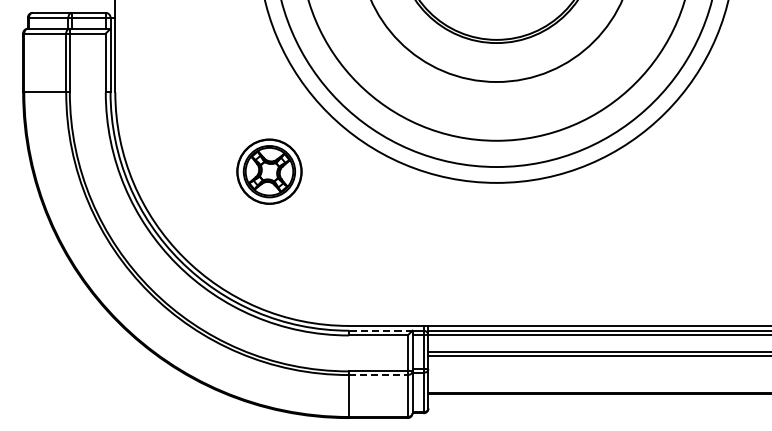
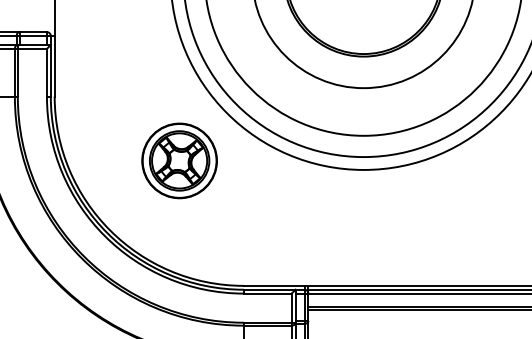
part: (269, 171) -> (179, 160), size x1.43
line: (380, 330) -> (269, 289), dashed -> solid
line: (378, 375) -> (267, 326), dashed -> solid

